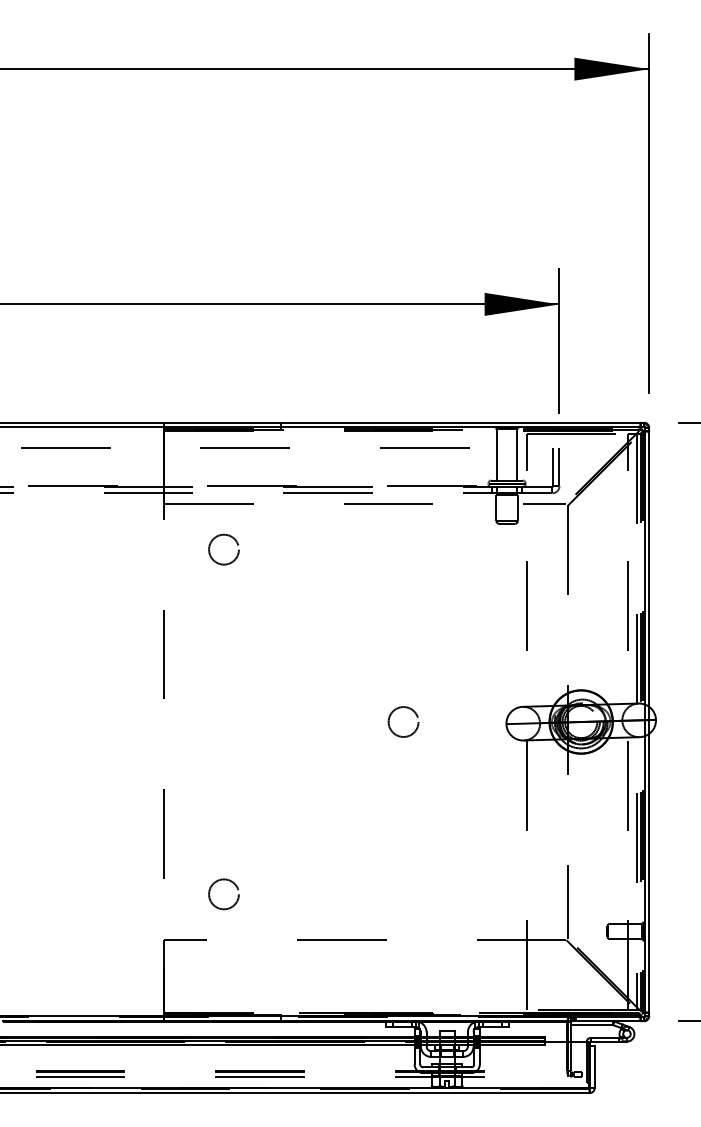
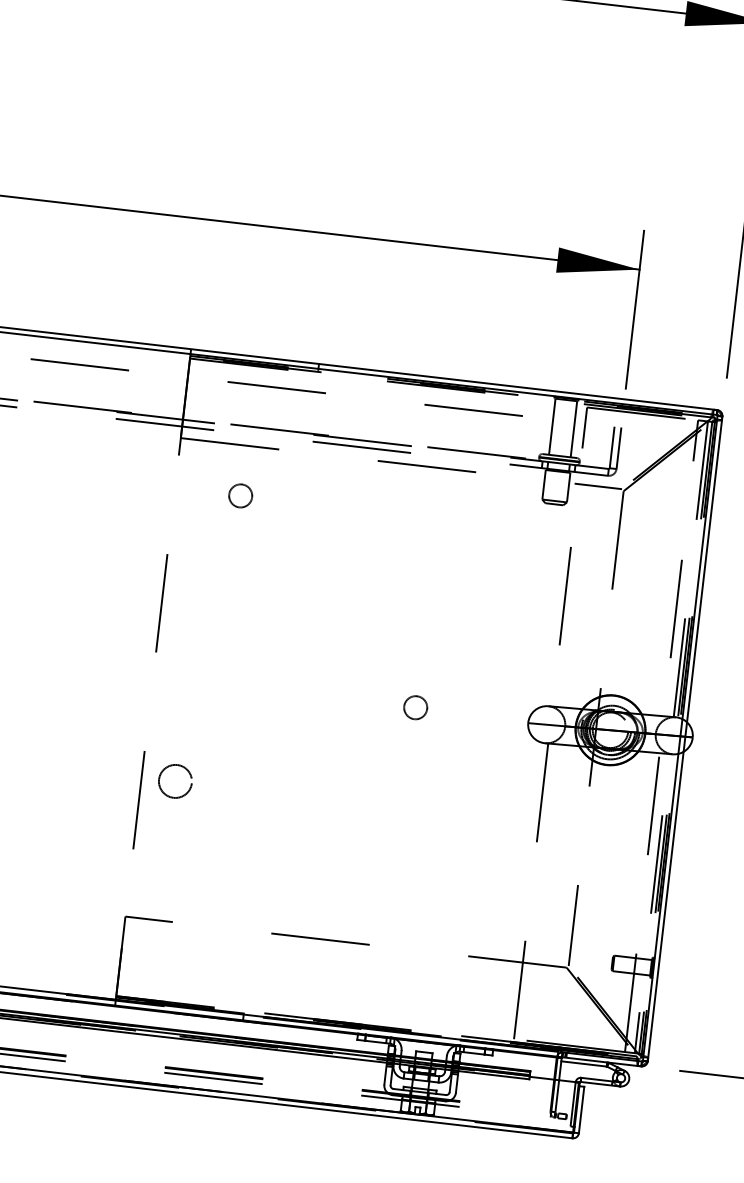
circle: (223, 549) -> (240, 495), size x0.7
circle: (403, 721) -> (415, 707), size x0.7
circle: (223, 894) -> (174, 781), moved

